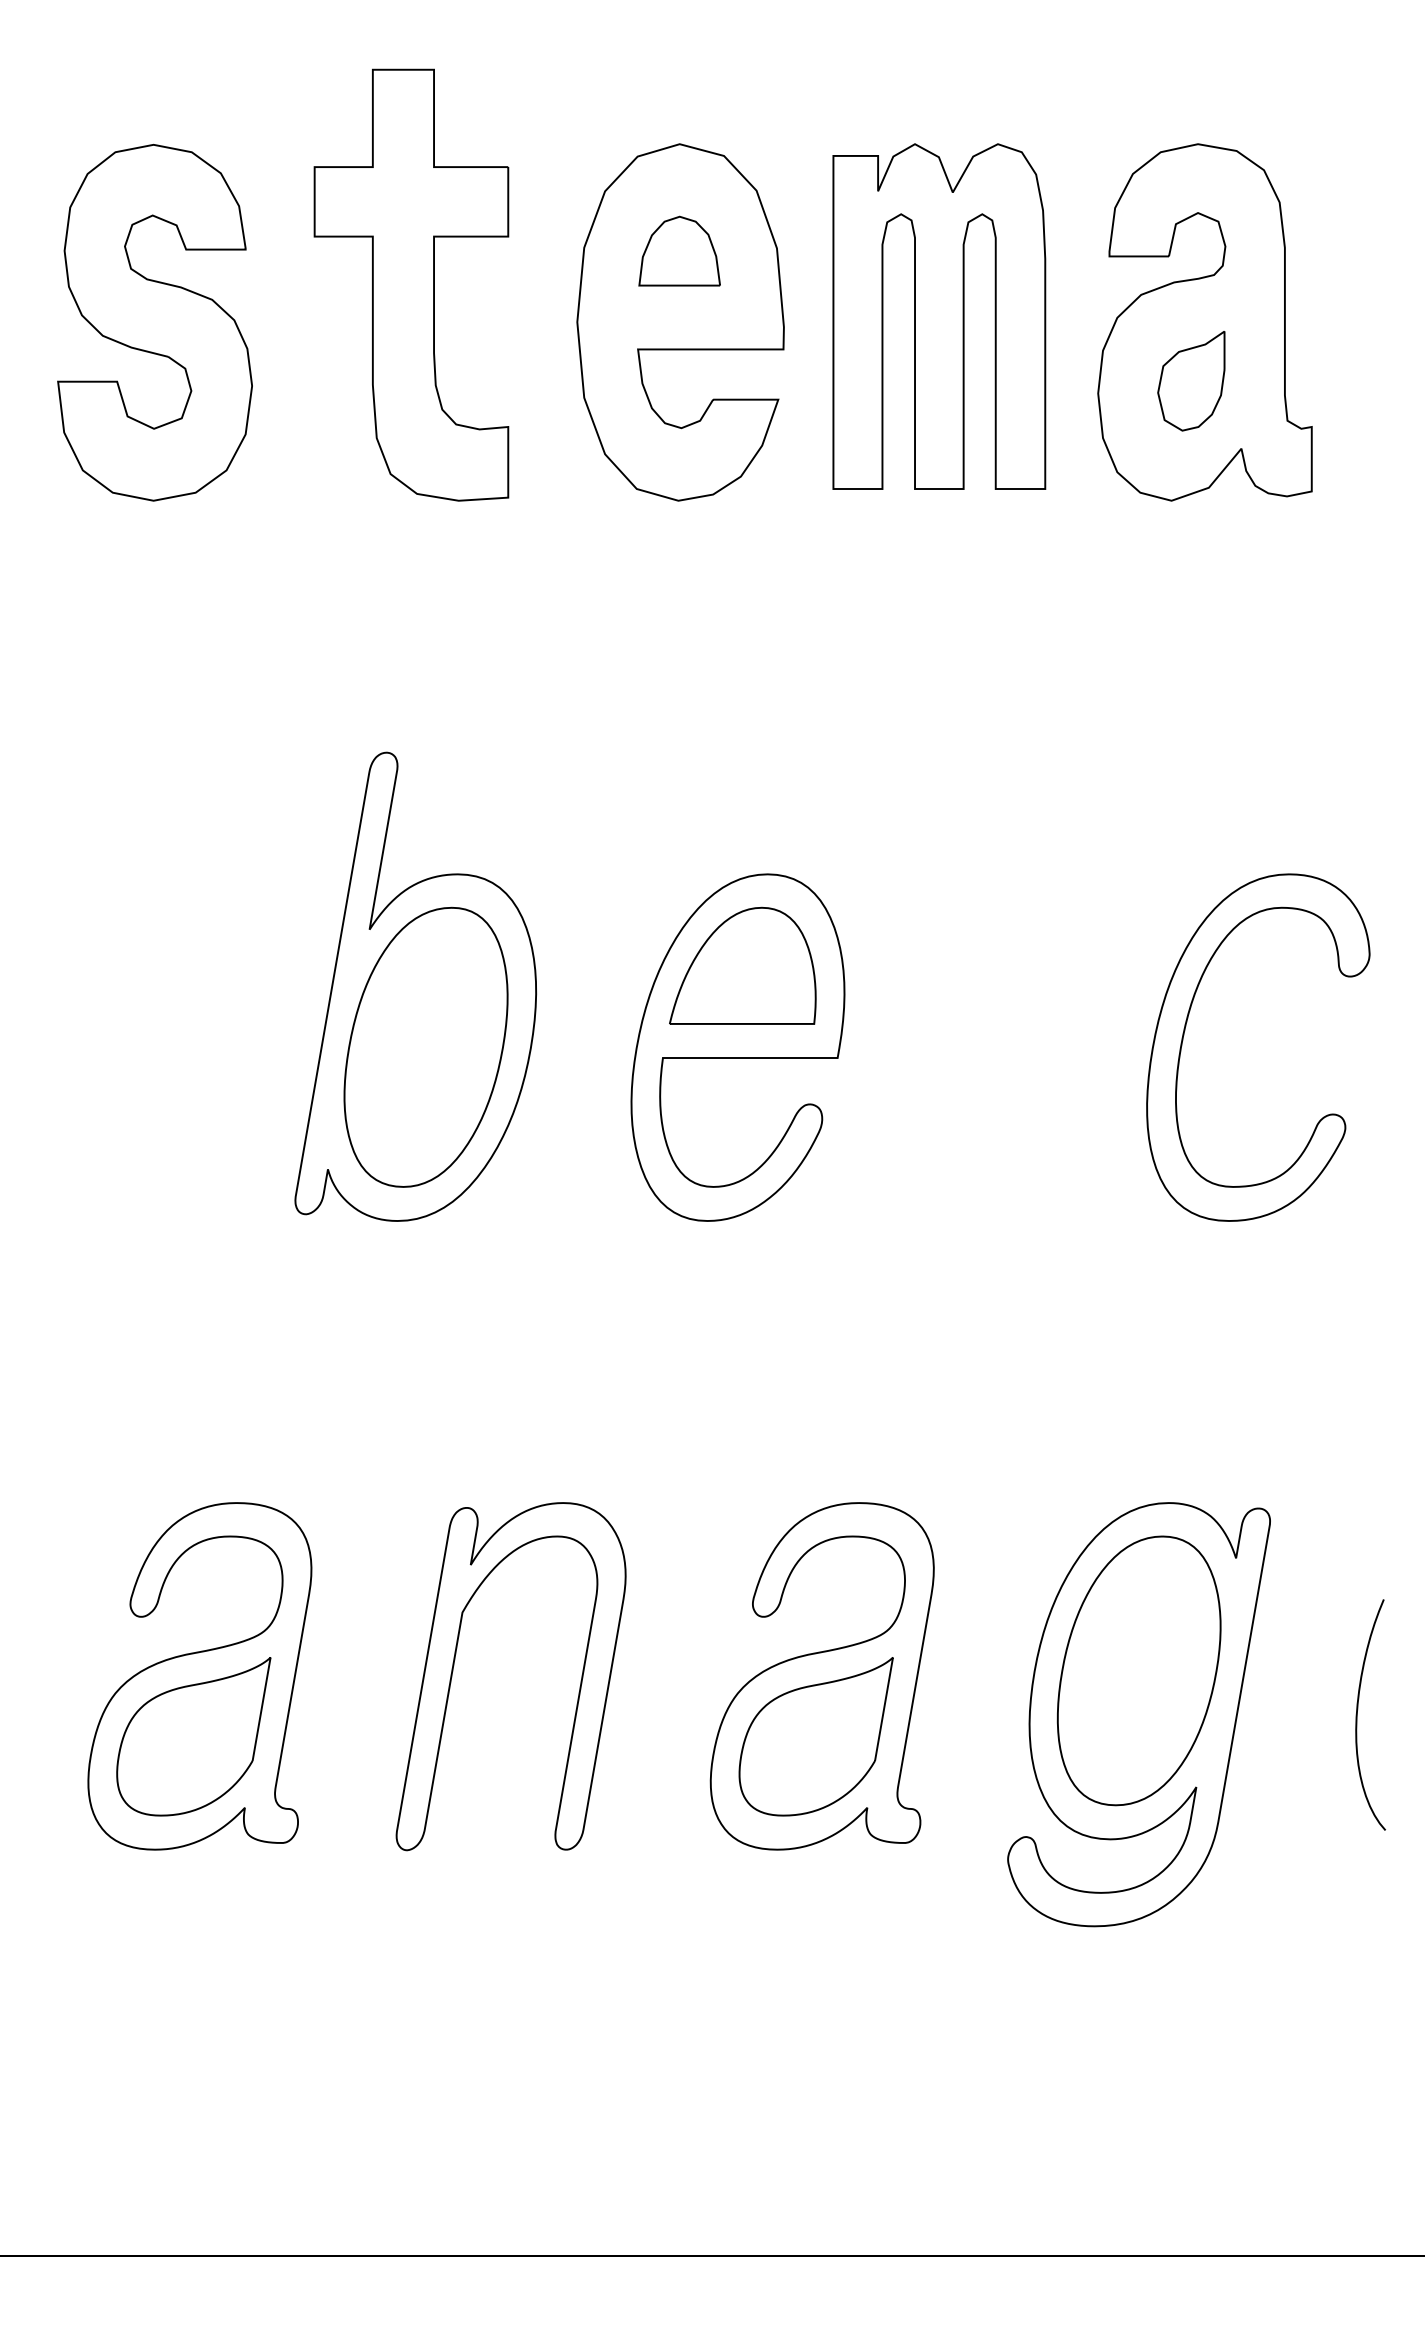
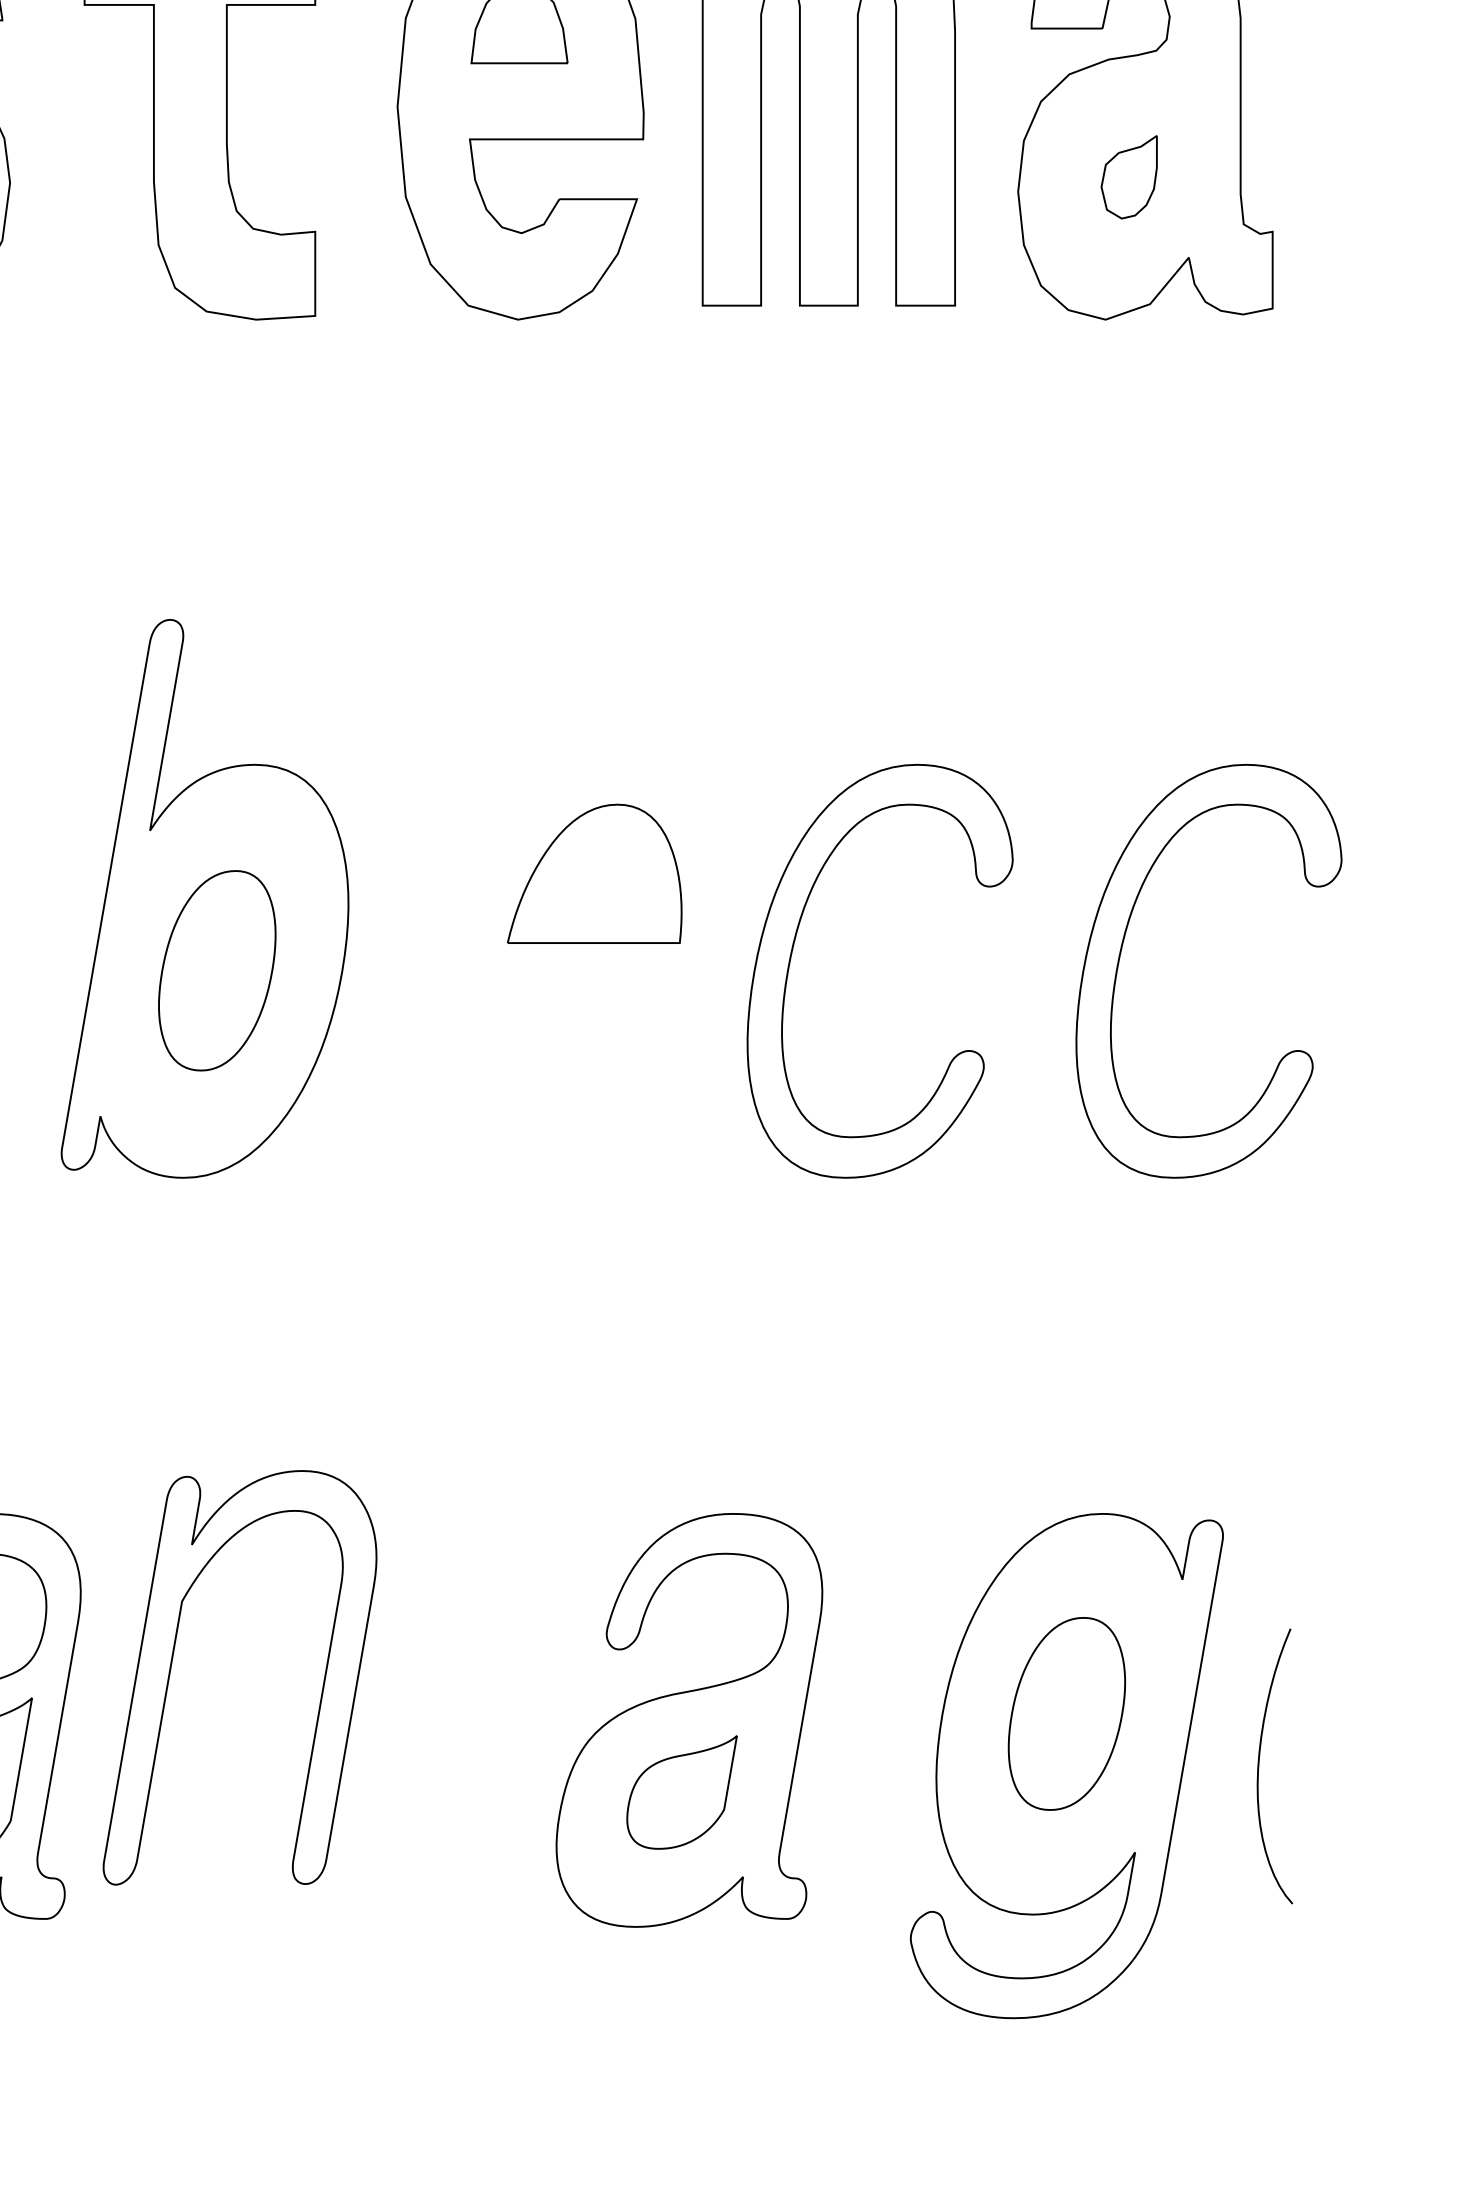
part: (1191, 381) -> (1129, 177), size x0.7
part: (909, 1030) -> (793, 950), added
part: (425, 1046) -> (216, 969), size x0.6
part: (737, 1047) -> (588, 971), removed
part: (454, 1665) -> (172, 1664), moved
part: (1138, 1670) -> (1066, 1713), size x0.6
curve: (1358, 1709) -> (1260, 1759), moved
part: (815, 1736) -> (681, 1792), size x0.6

